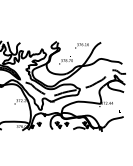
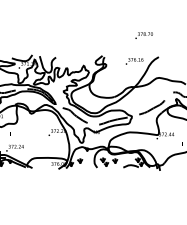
text: (65, 61) -> (143, 35), moved

